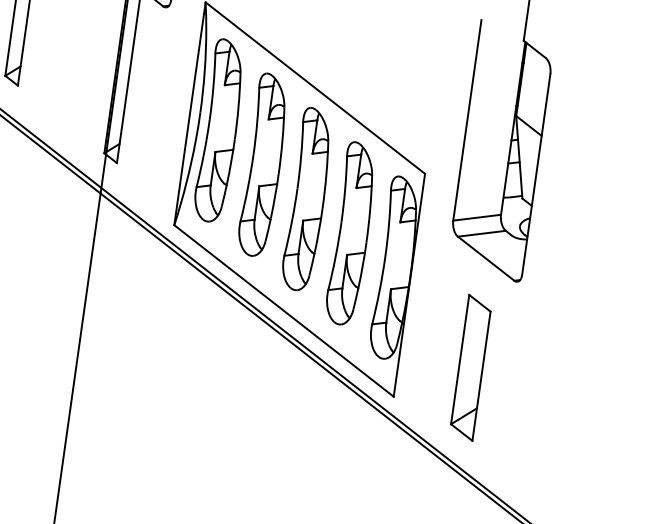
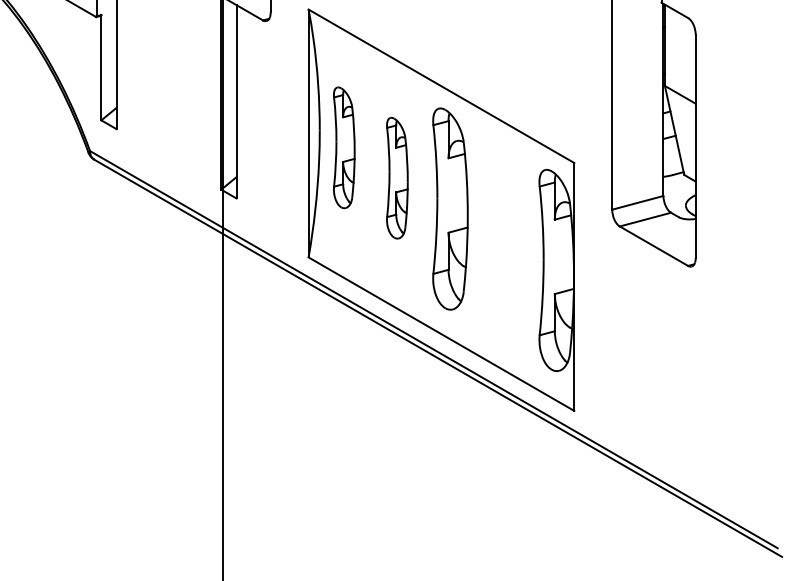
part: (220, 130) -> (344, 147), size x0.6
part: (264, 164) -> (397, 177), size x0.6
part: (351, 233) -> (503, 239), removed
part: (470, 367) -> (653, 367), removed

